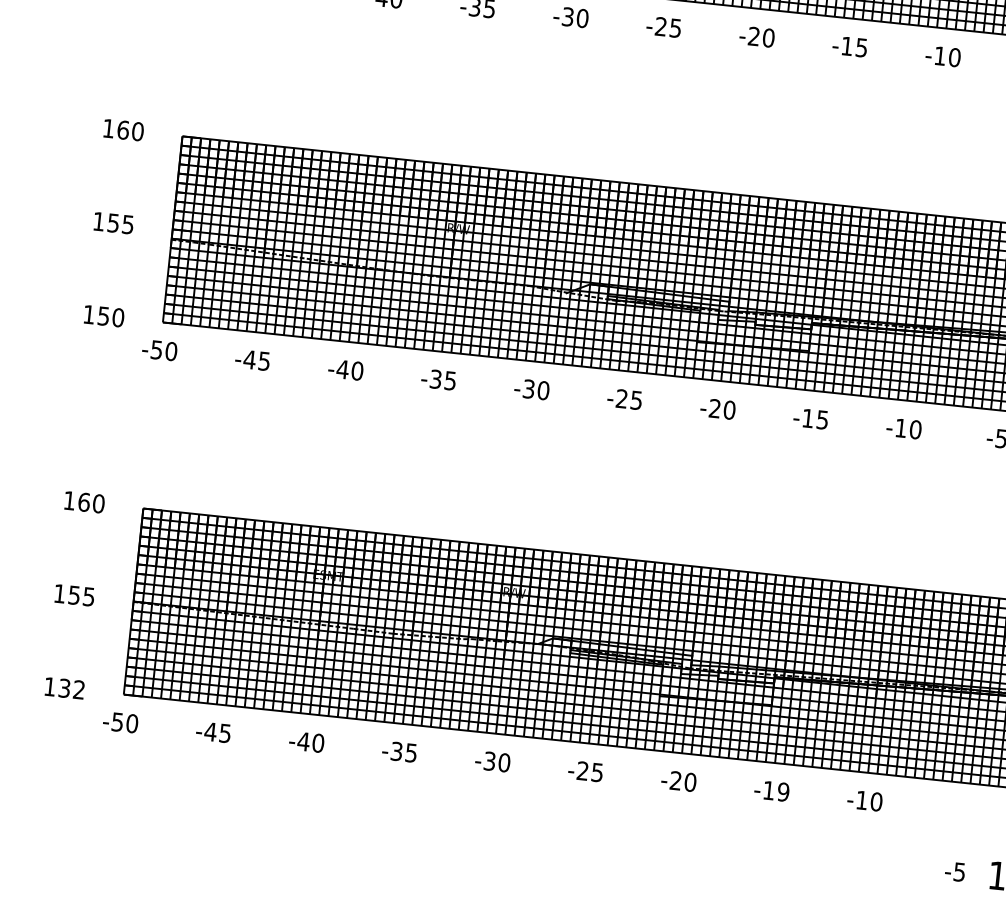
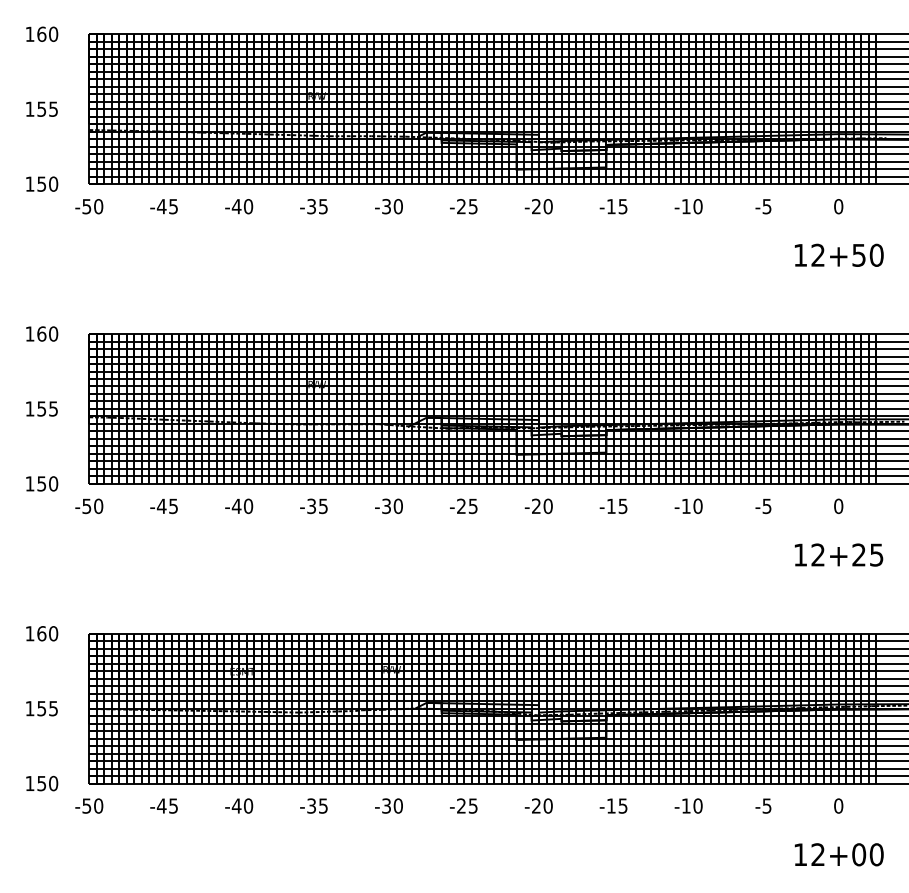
text: (71, 689) -> (47, 783), 132 -> 150
text: (782, 791) -> (622, 805), -19 -> -15
text: (955, 871) -> (763, 805), moved

